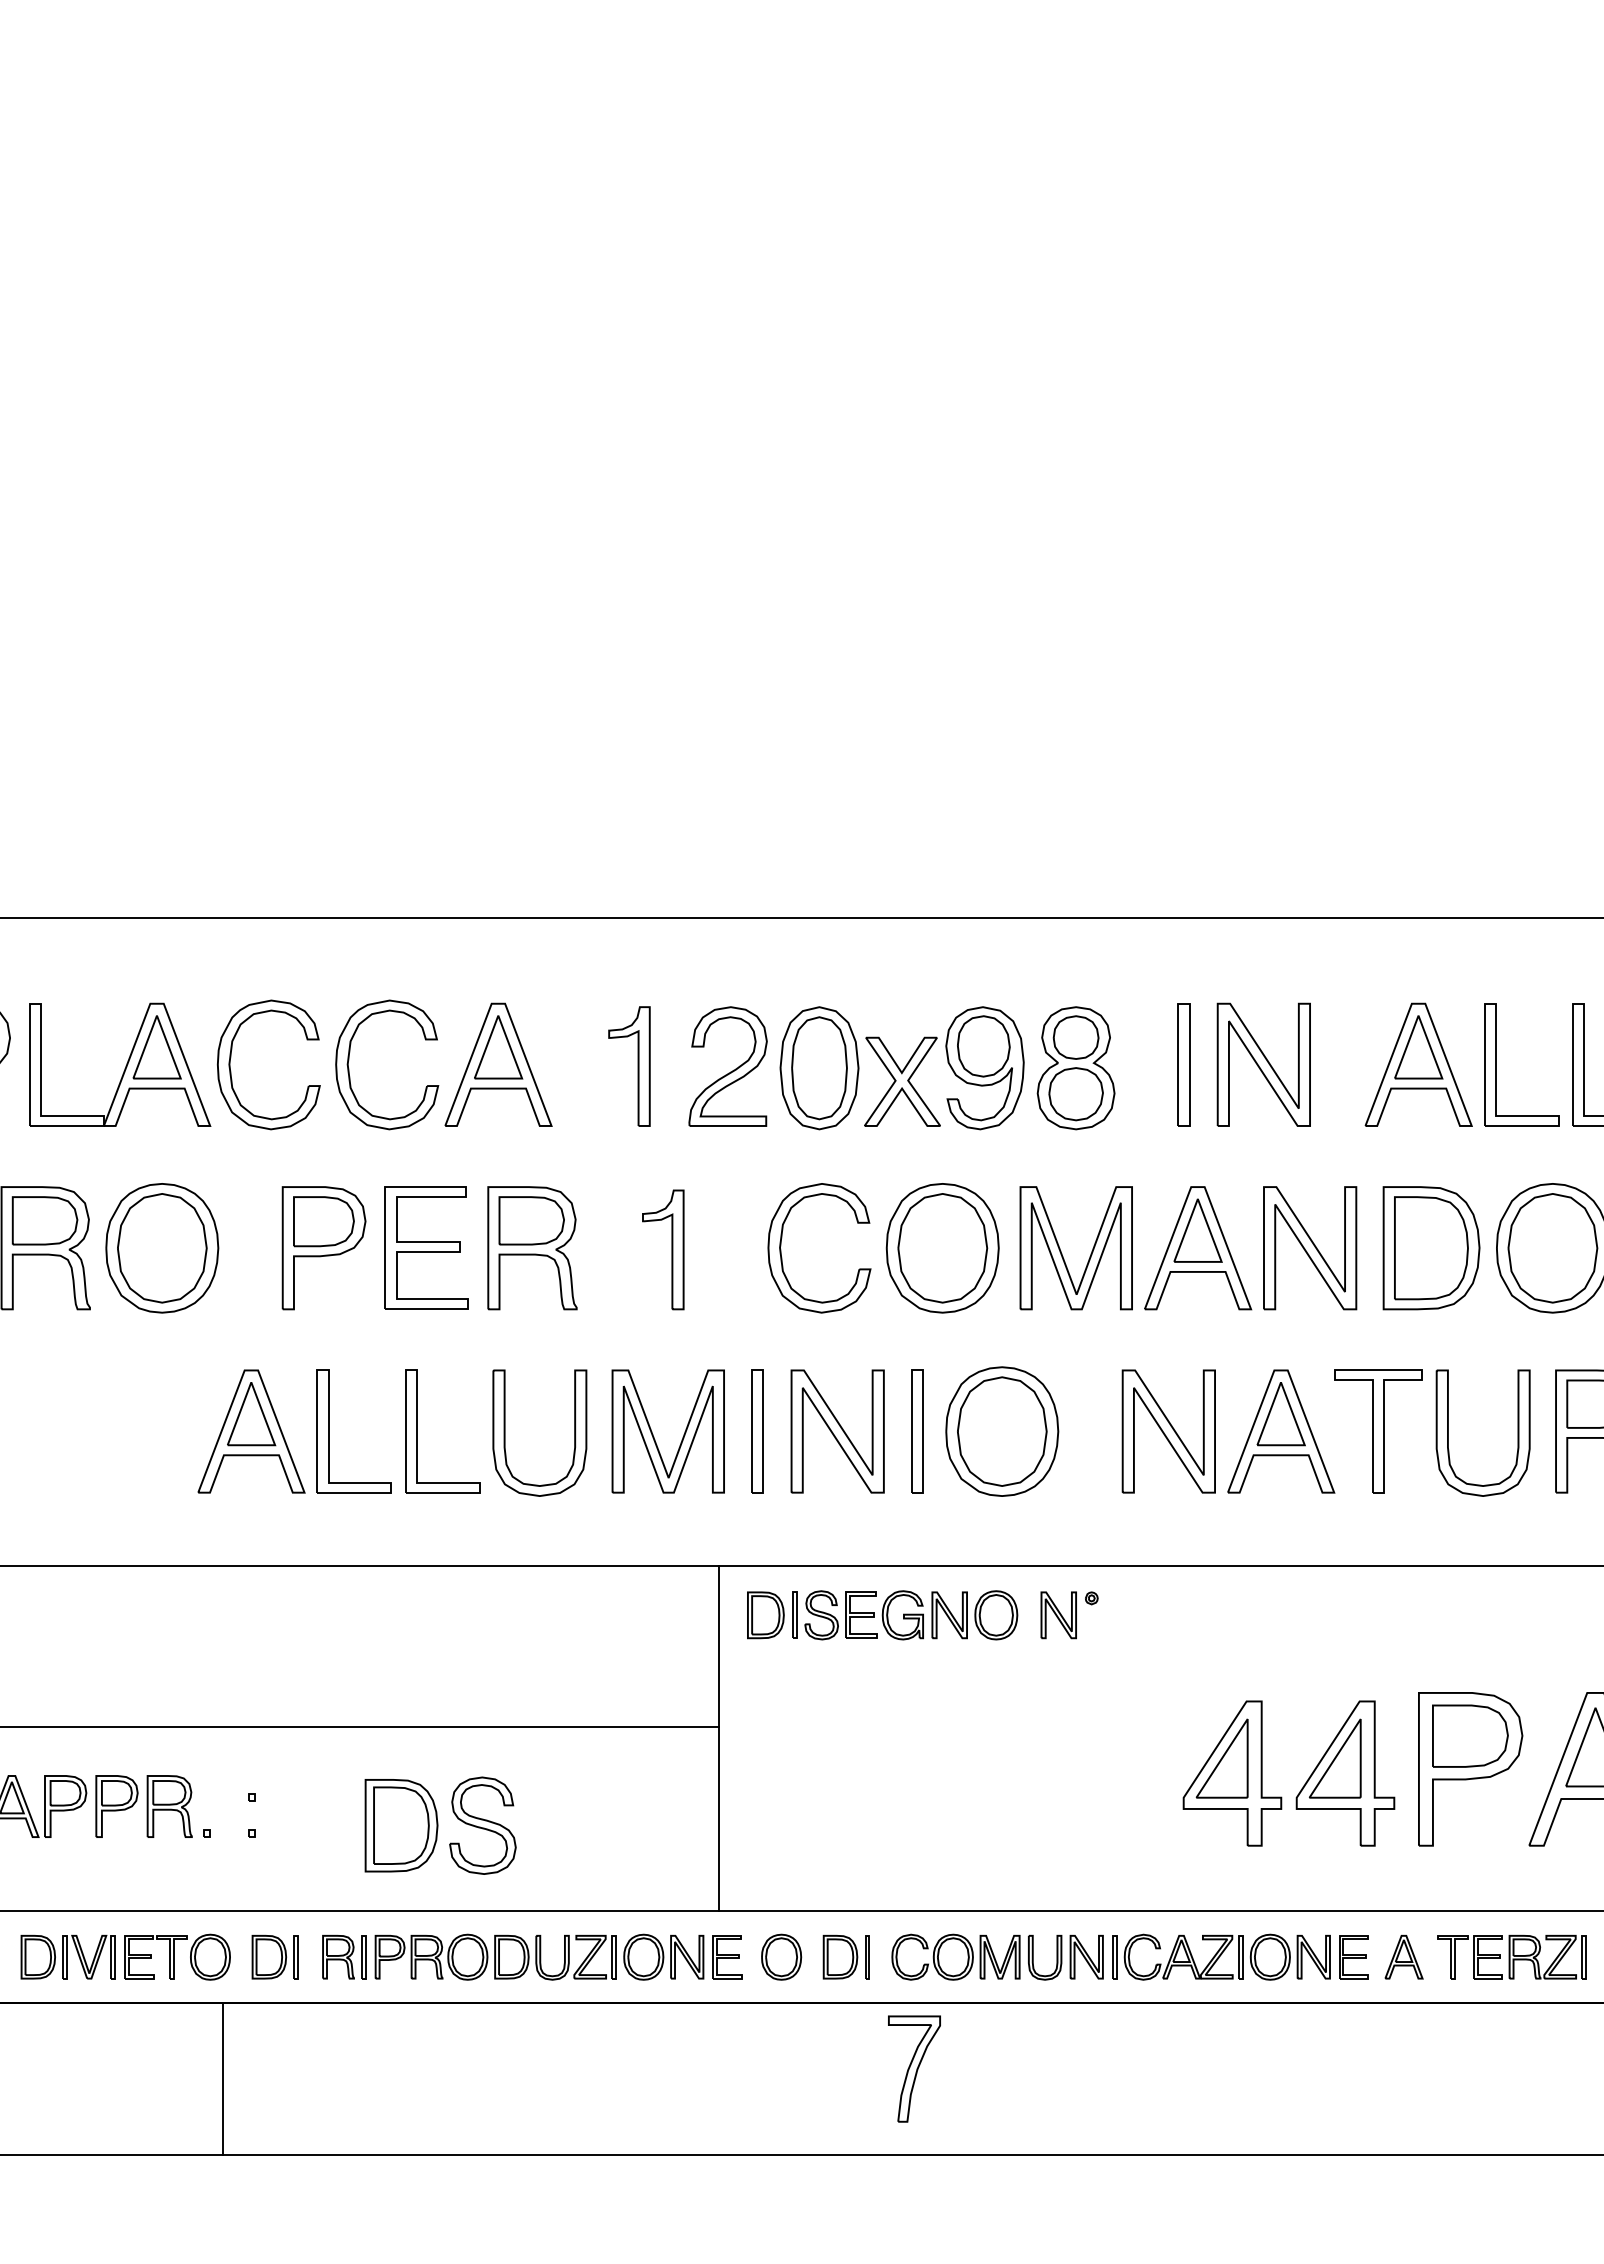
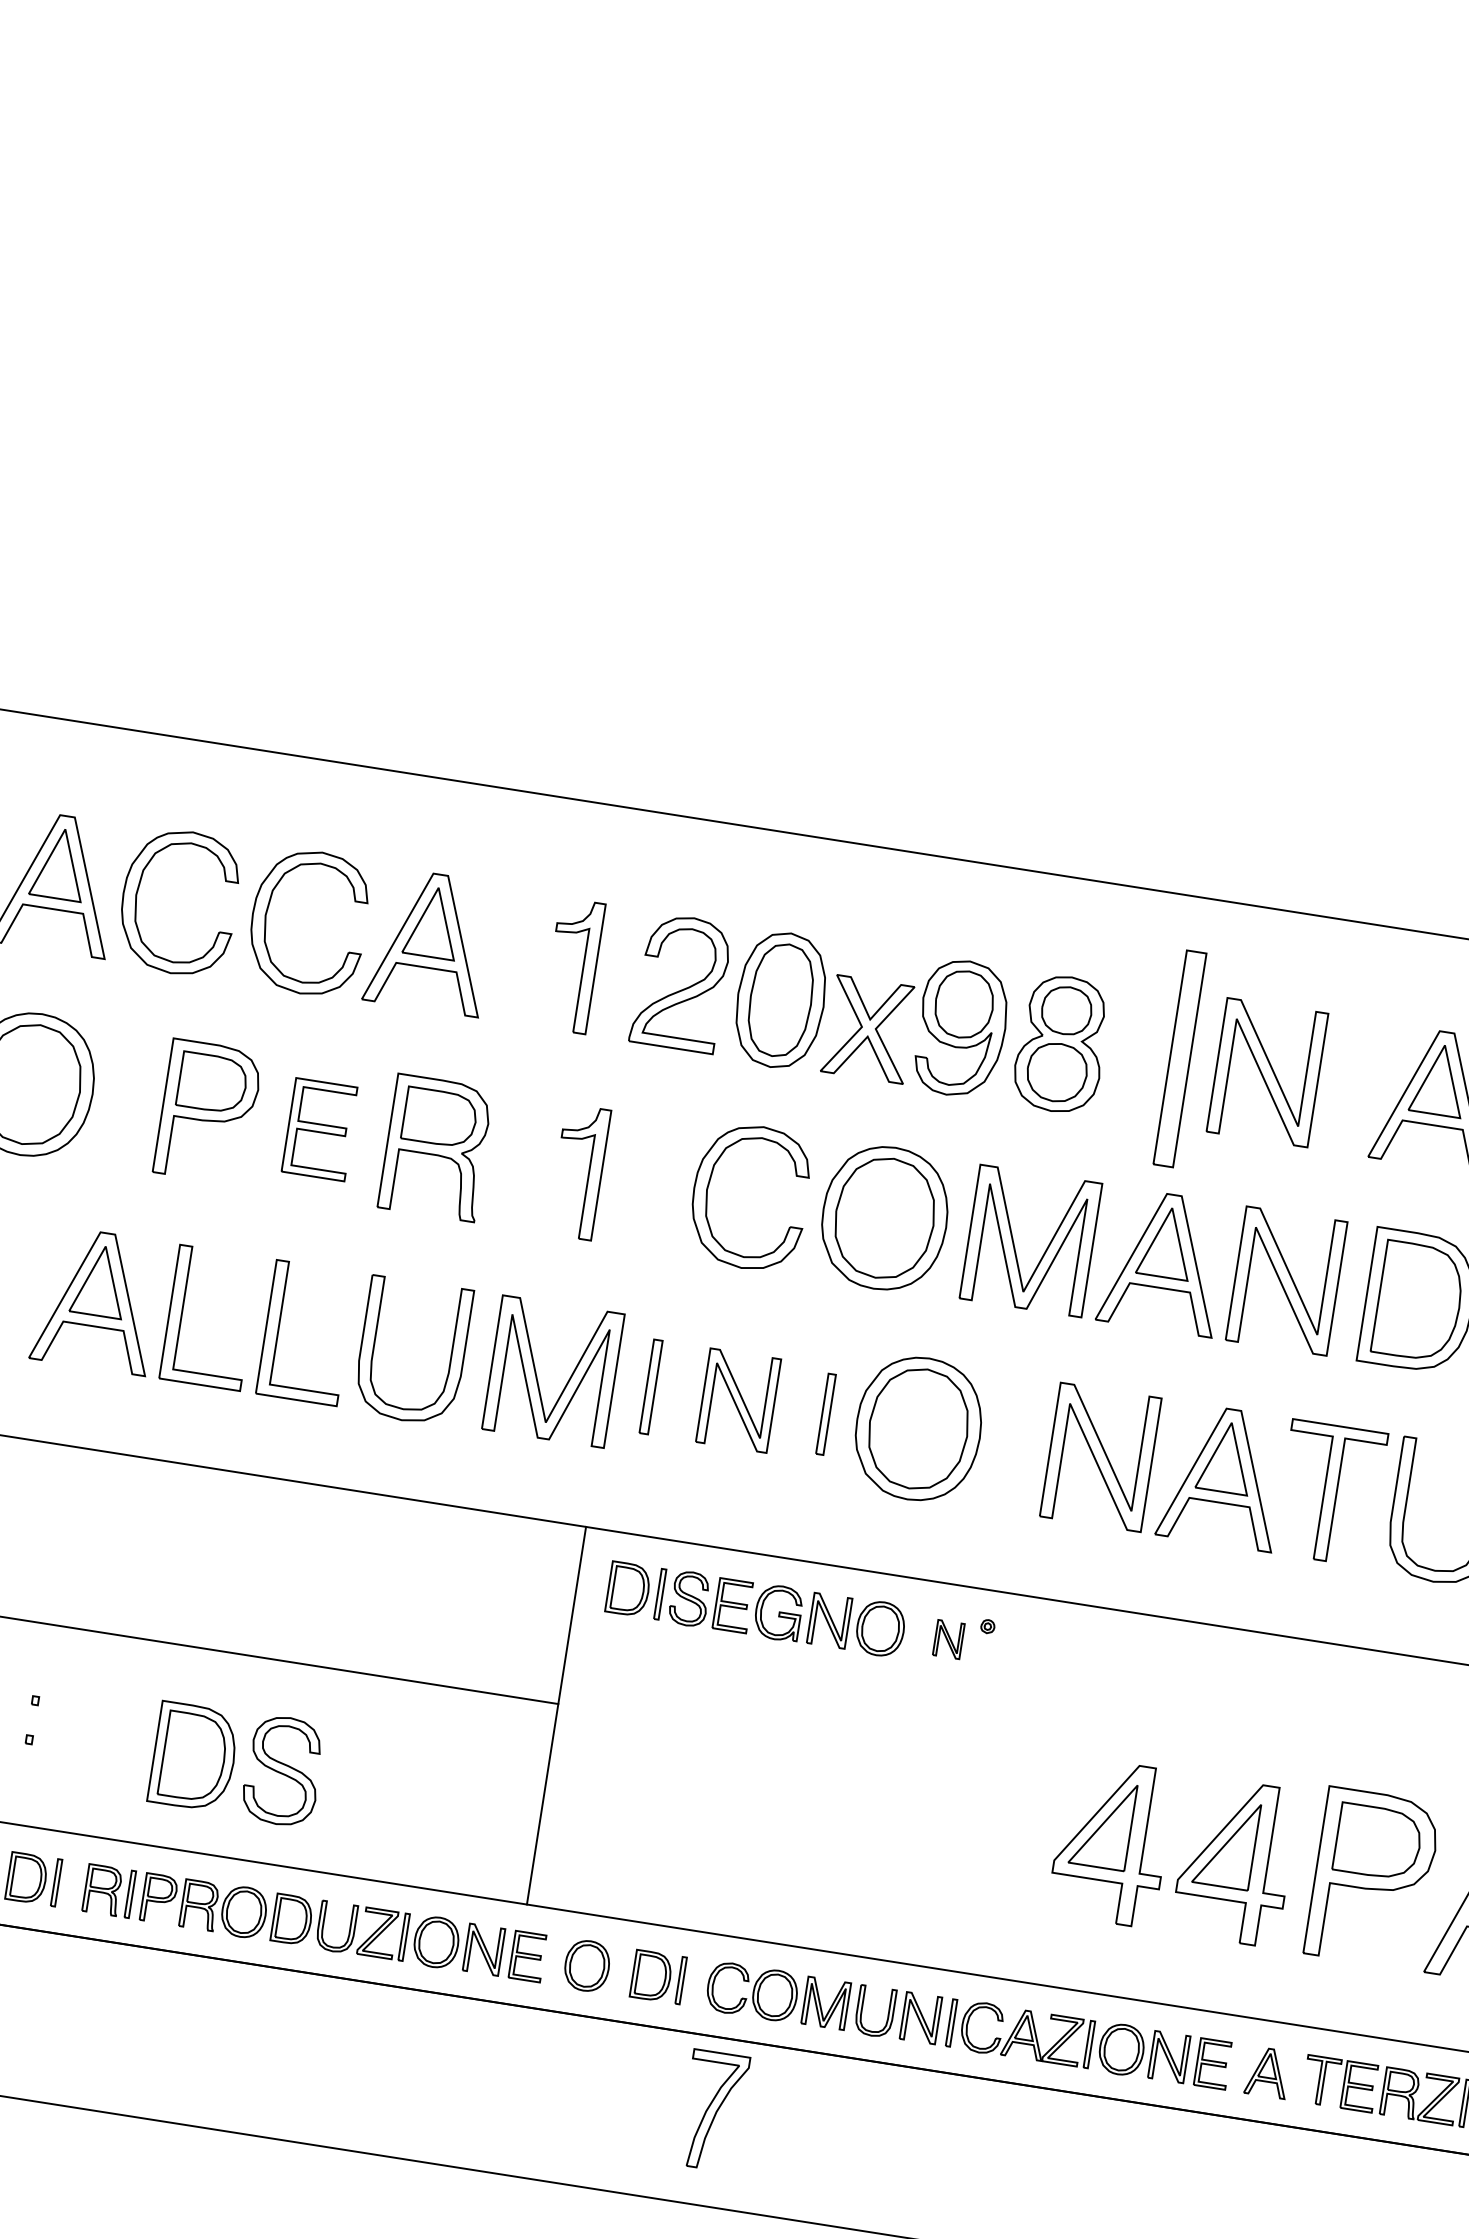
part: (1183, 1064) -> (1179, 1058), size x1.6
part: (426, 1247) -> (320, 1129), size x0.7
part: (757, 1431) -> (650, 1386), size x0.7
part: (837, 1431) -> (738, 1400), size x0.7
part: (917, 1431) -> (825, 1414), size x0.6
part: (1058, 1615) -> (948, 1639), size x0.7

